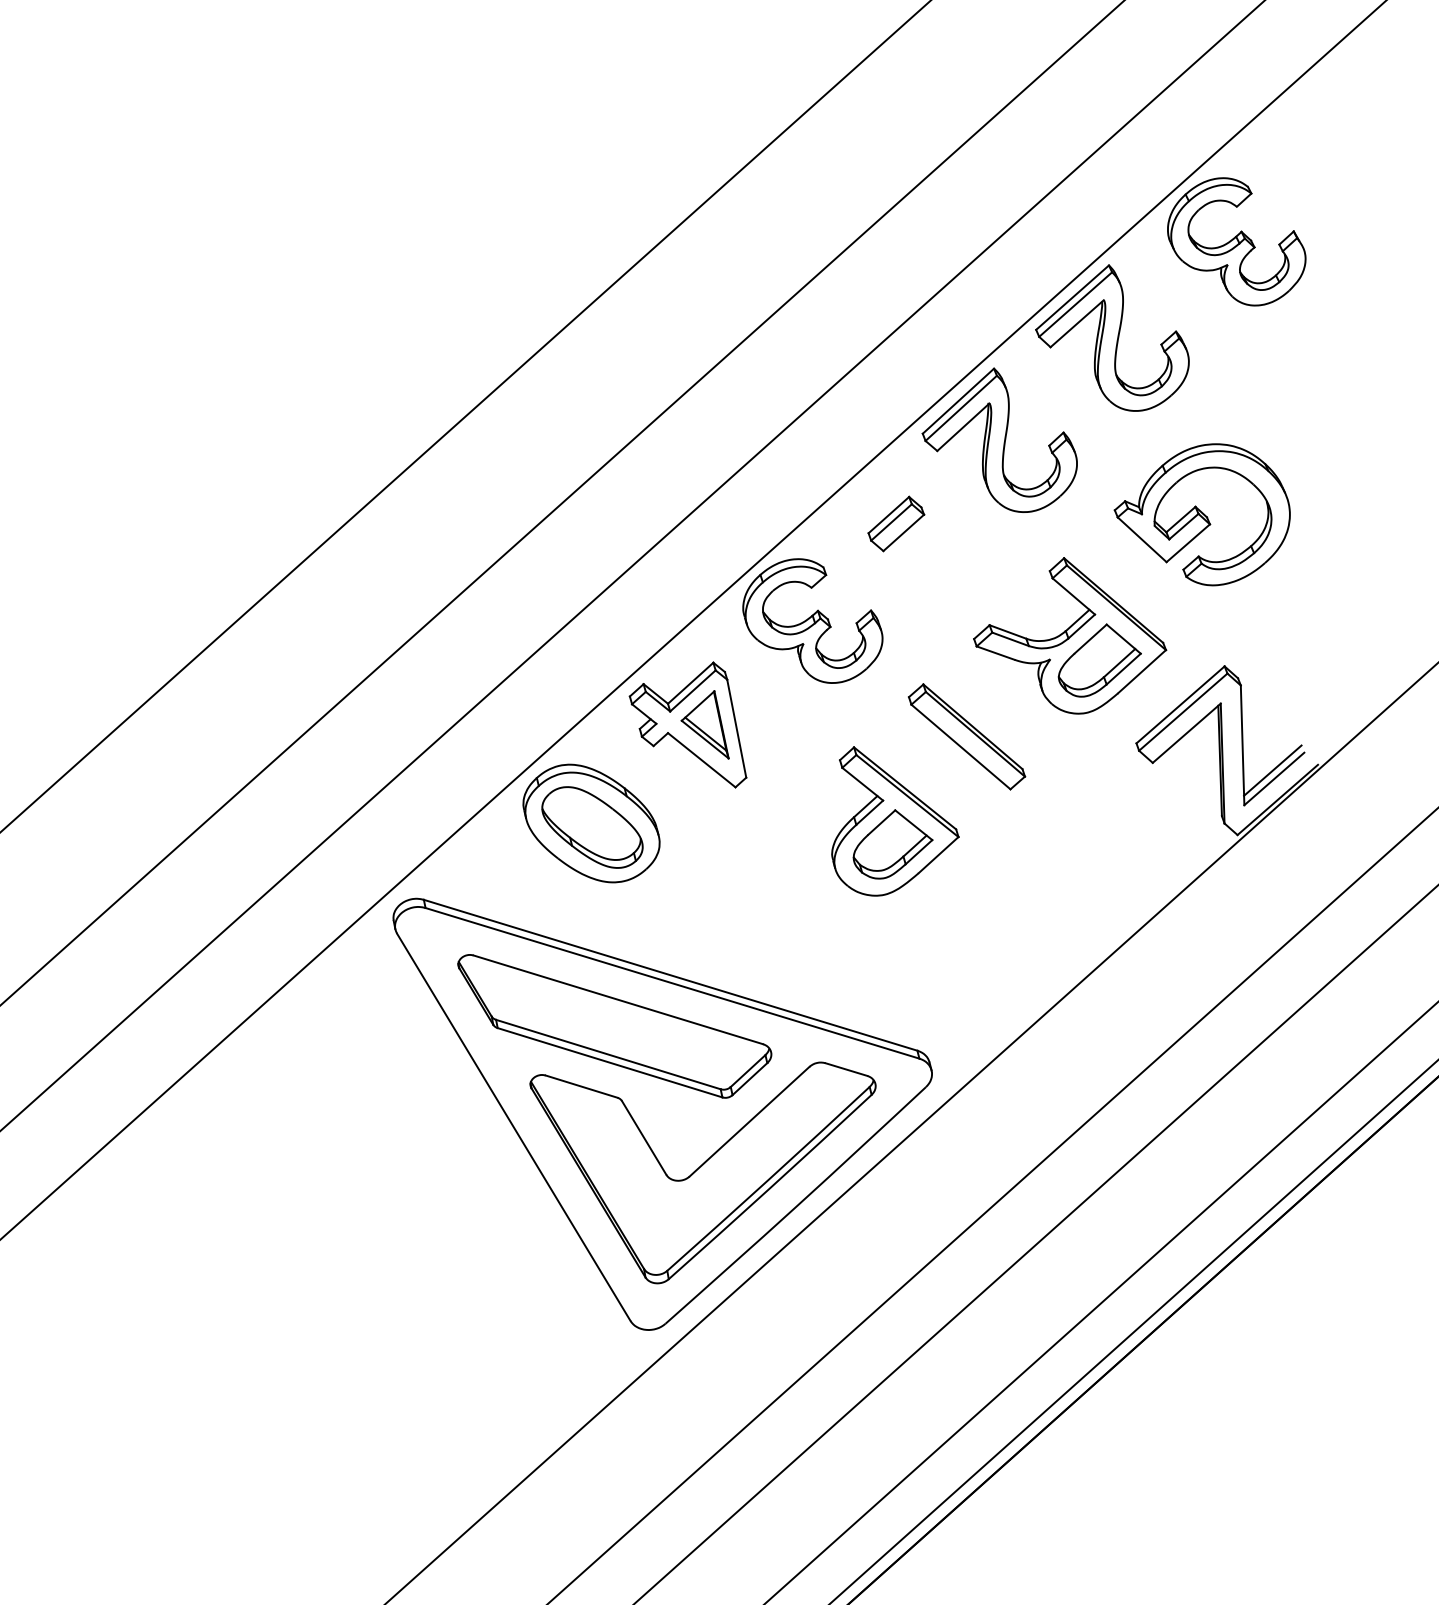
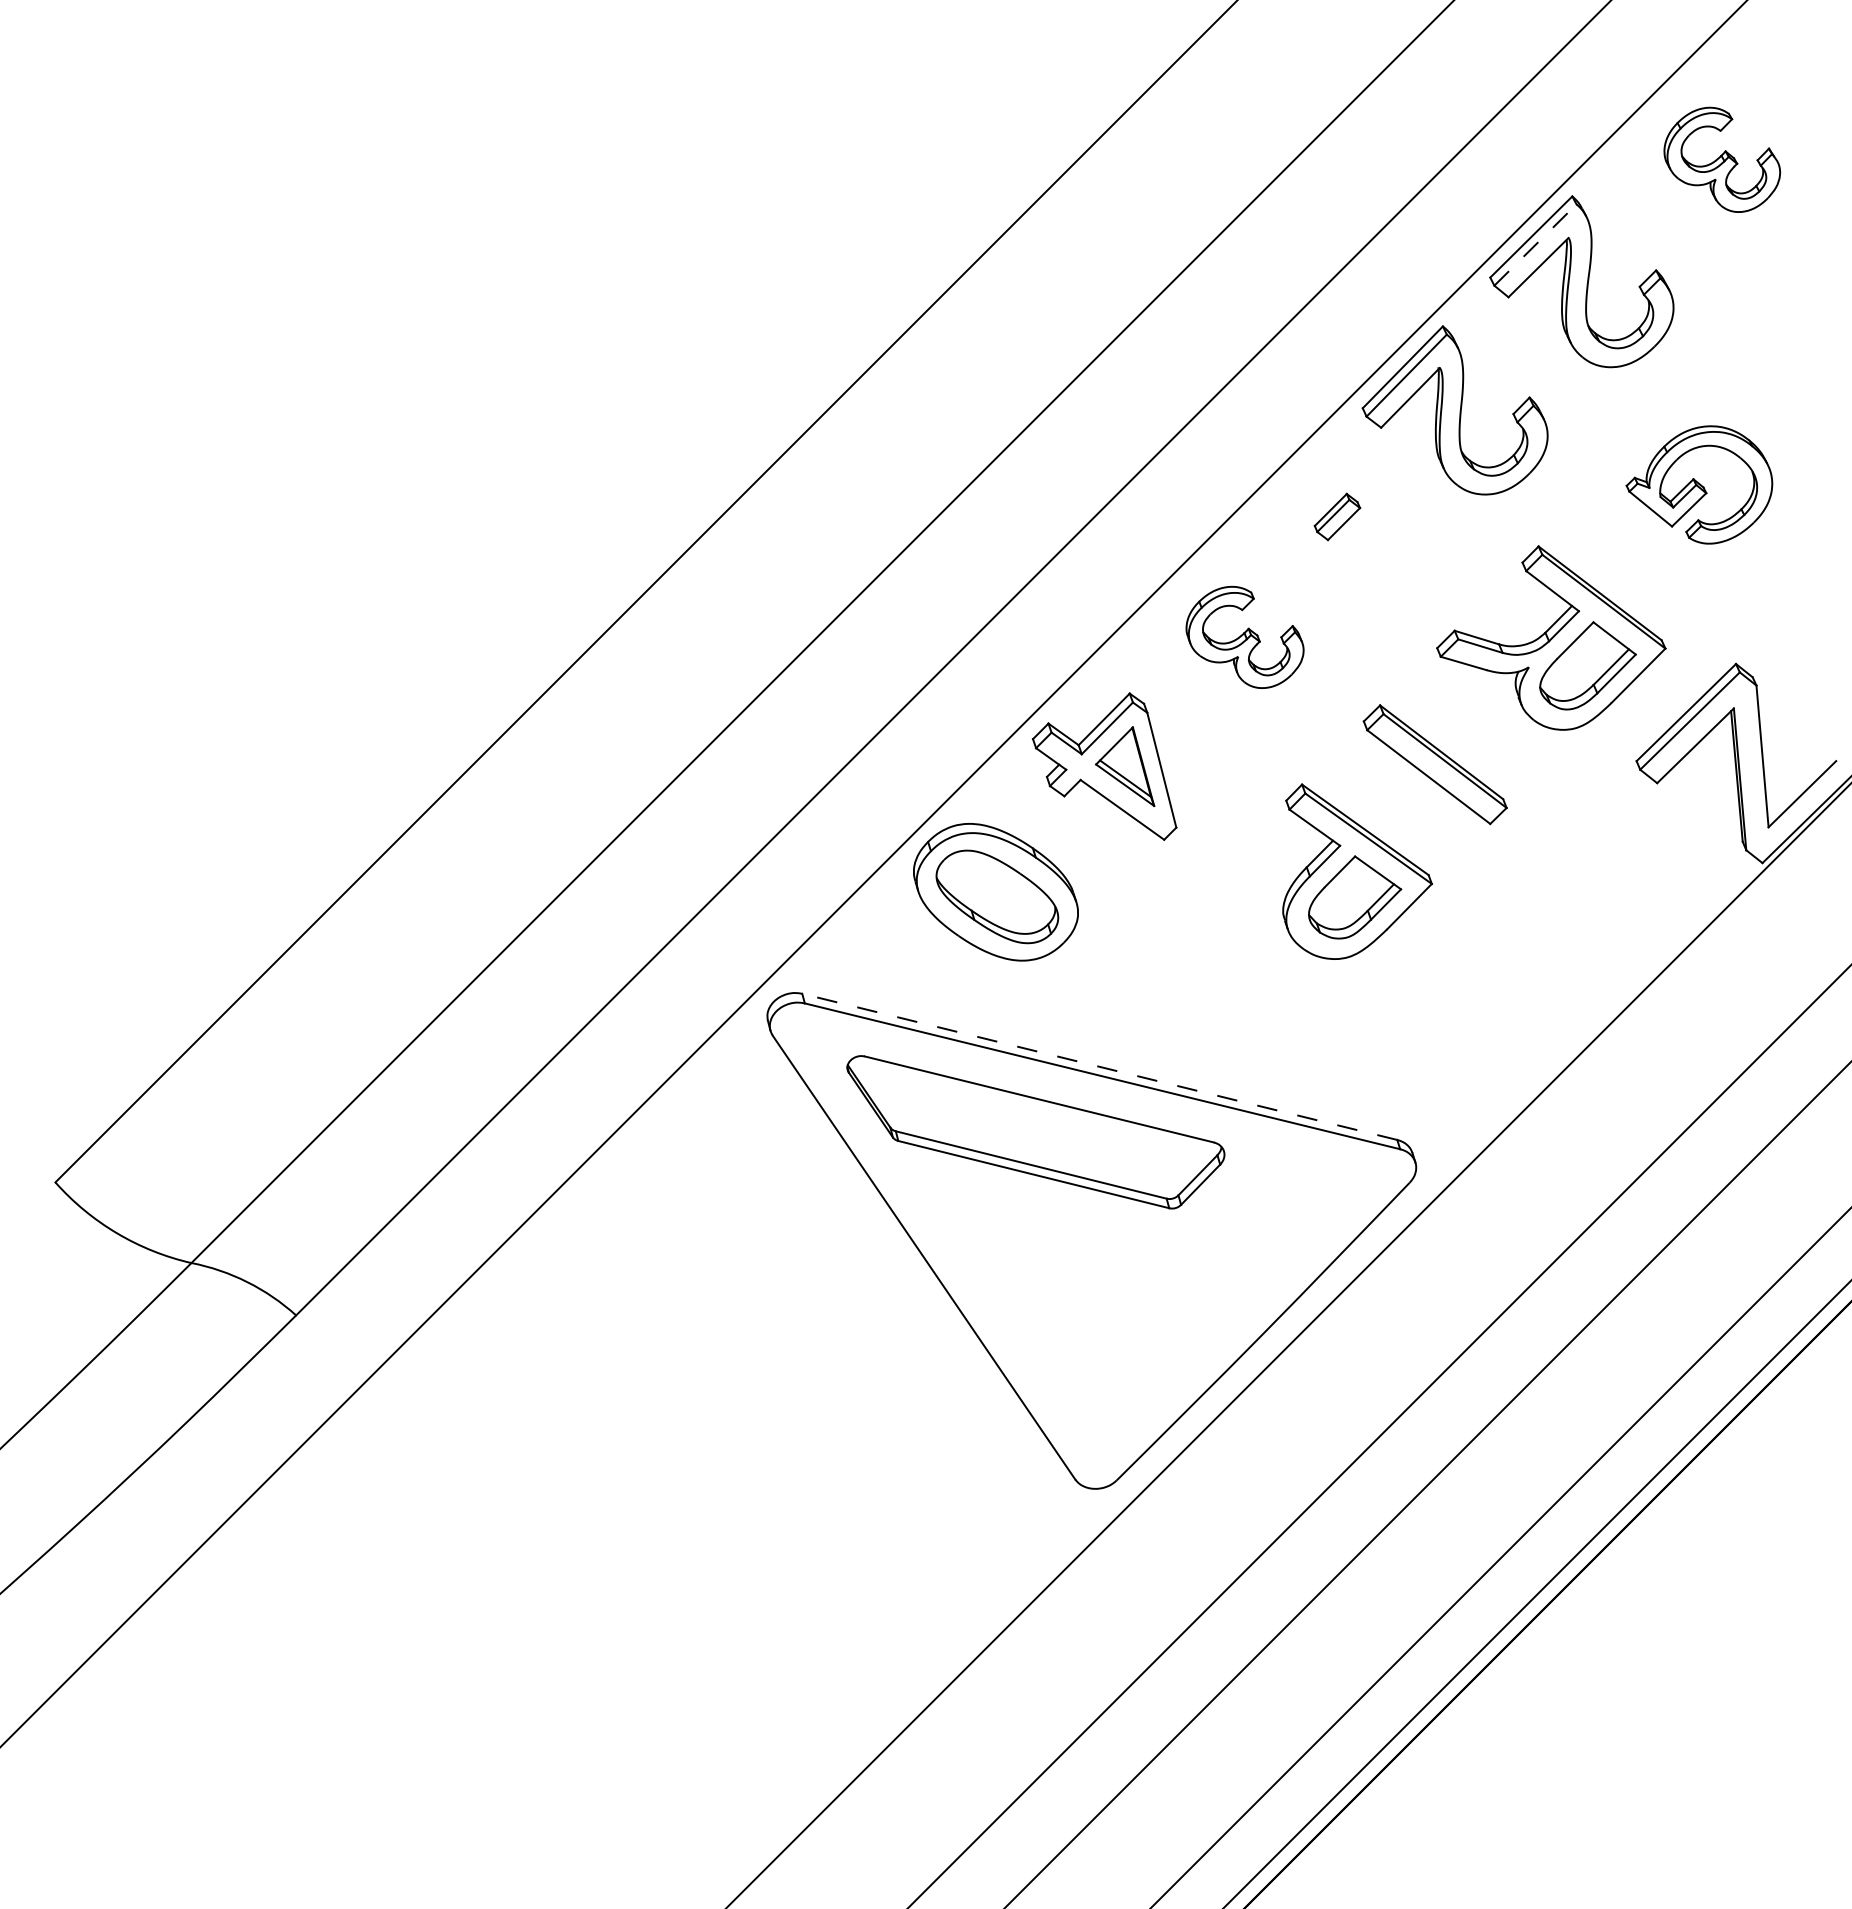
part: (1236, 241) -> (1721, 159), size x0.7
line: (1075, 304) -> (1535, 245), solid -> dashed
part: (1202, 513) -> (1699, 484), size x0.7
part: (896, 523) -> (1337, 516), size x0.7
part: (812, 620) -> (1244, 637), size x0.7
line: (1272, 770) -> (1799, 784), removed
line: (670, 974) -> (1099, 1066), solid -> dashed
part: (698, 1170) -> (1145, 1296), removed

